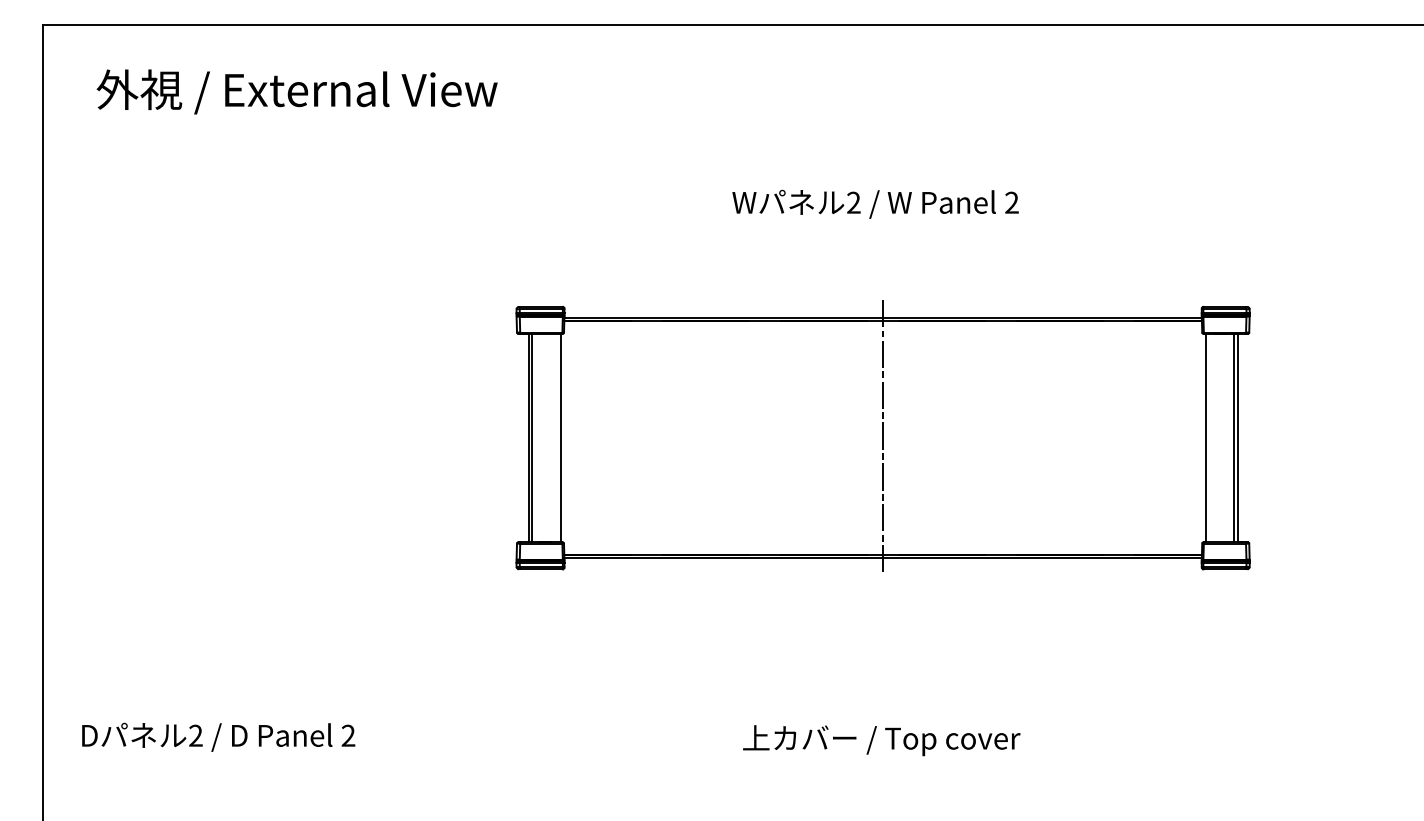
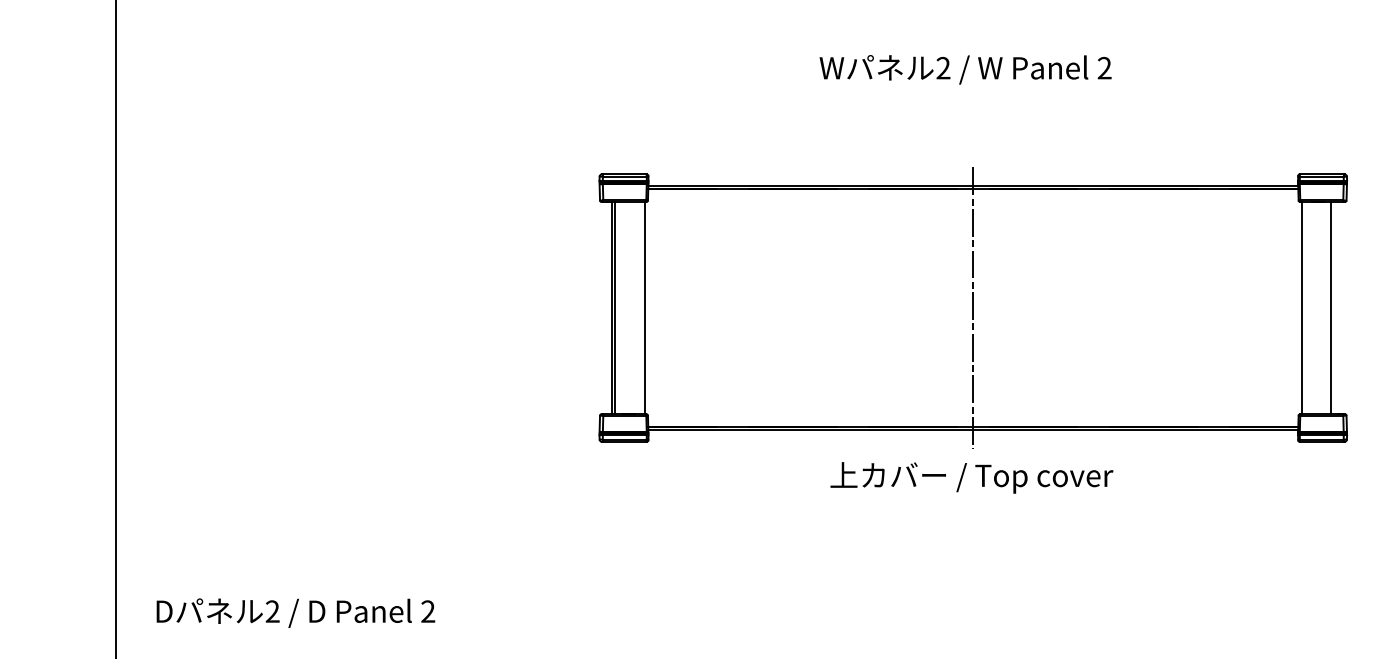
line: (1237, 438) -> (1334, 308), removed
text: (881, 740) -> (971, 477), moved

